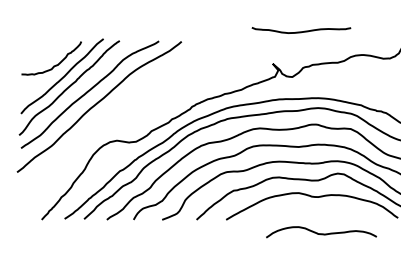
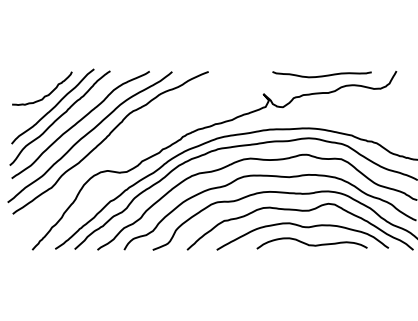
curve: (300, 31) -> (321, 75), moved
curve: (115, 109) -> (106, 139), added
curve: (320, 233) -> (311, 244), moved

